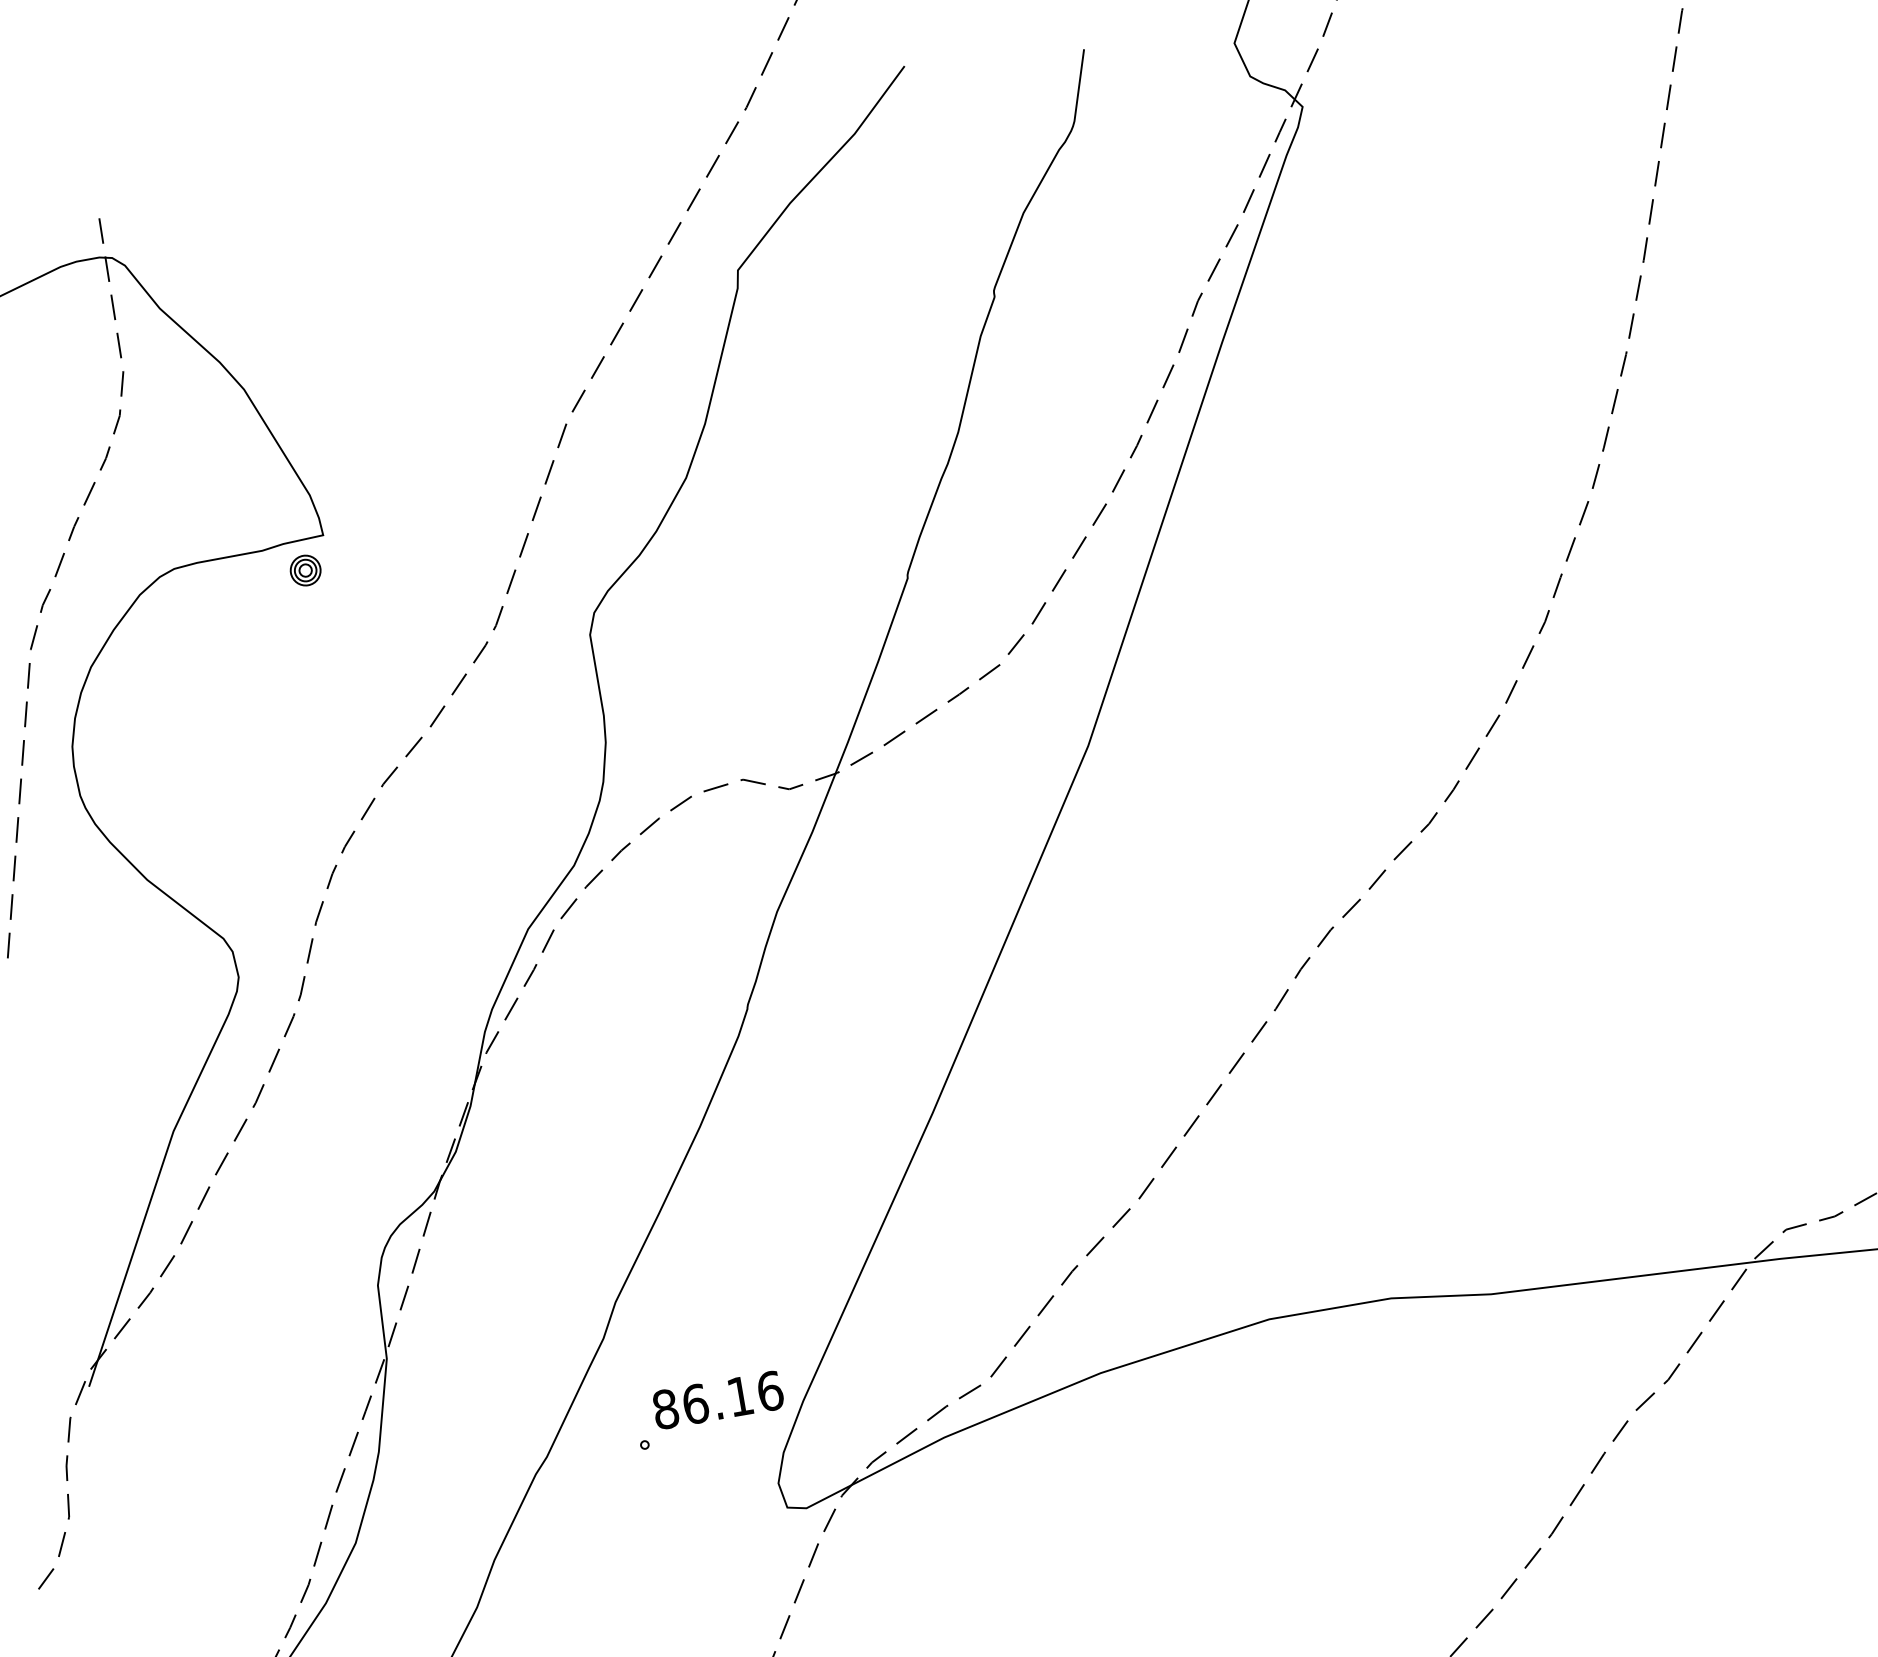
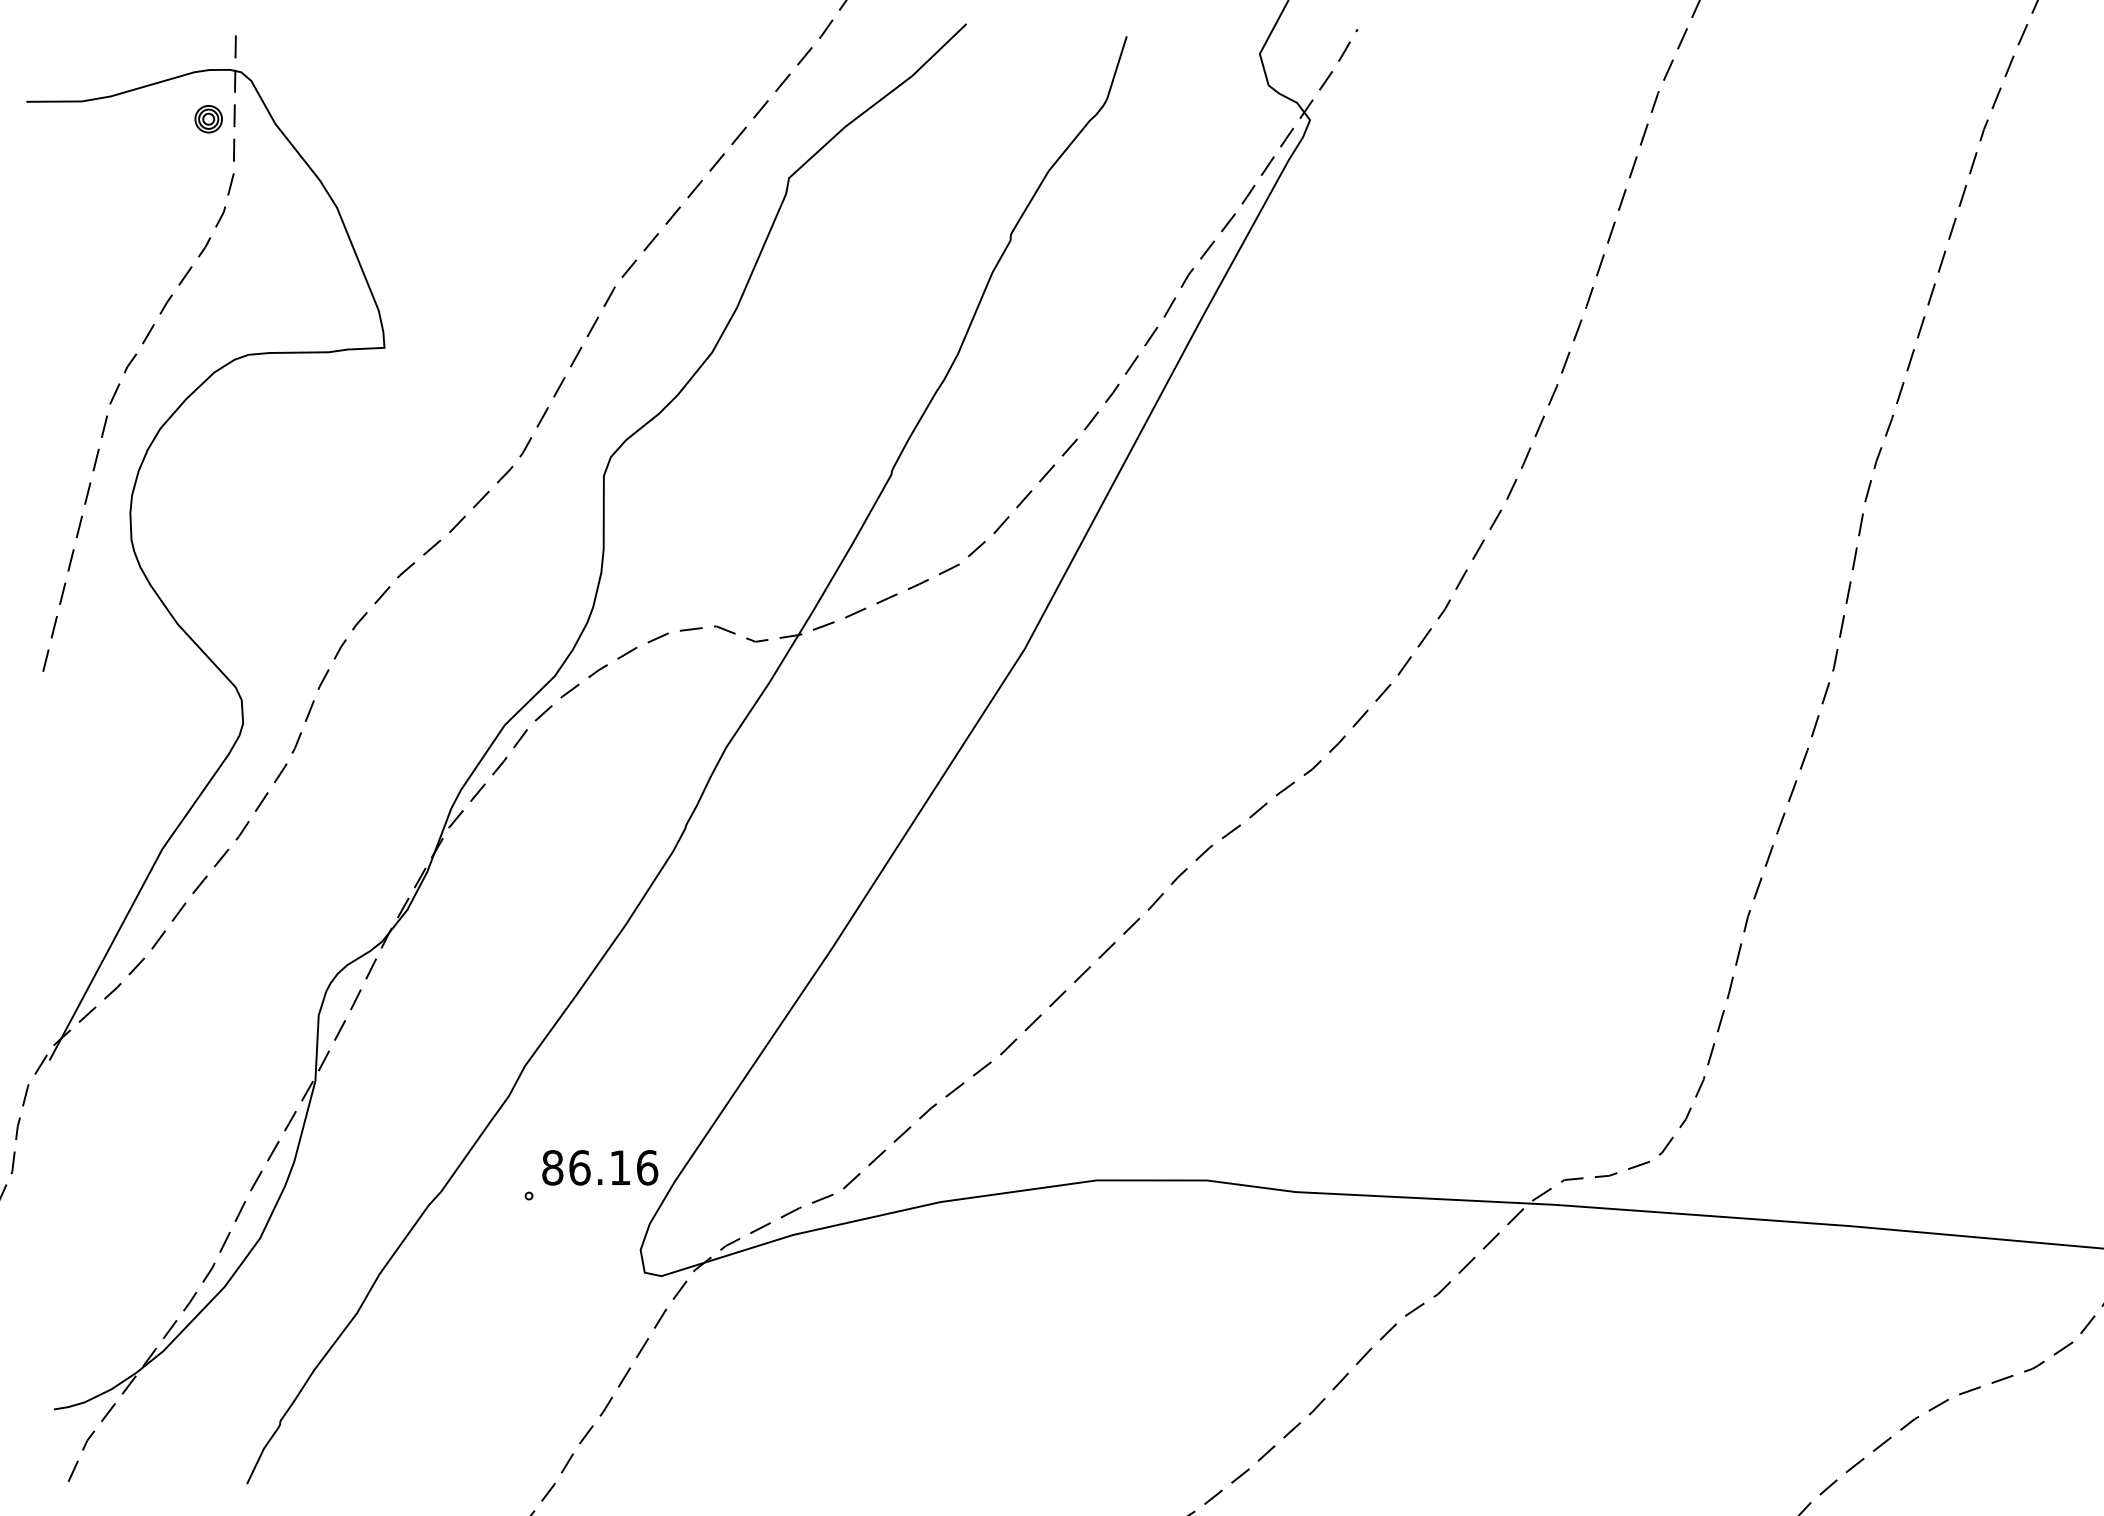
part: (305, 570) -> (208, 119), moved

